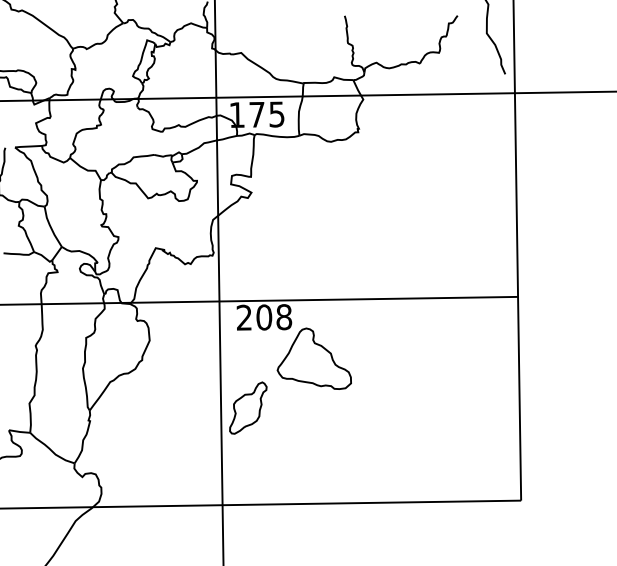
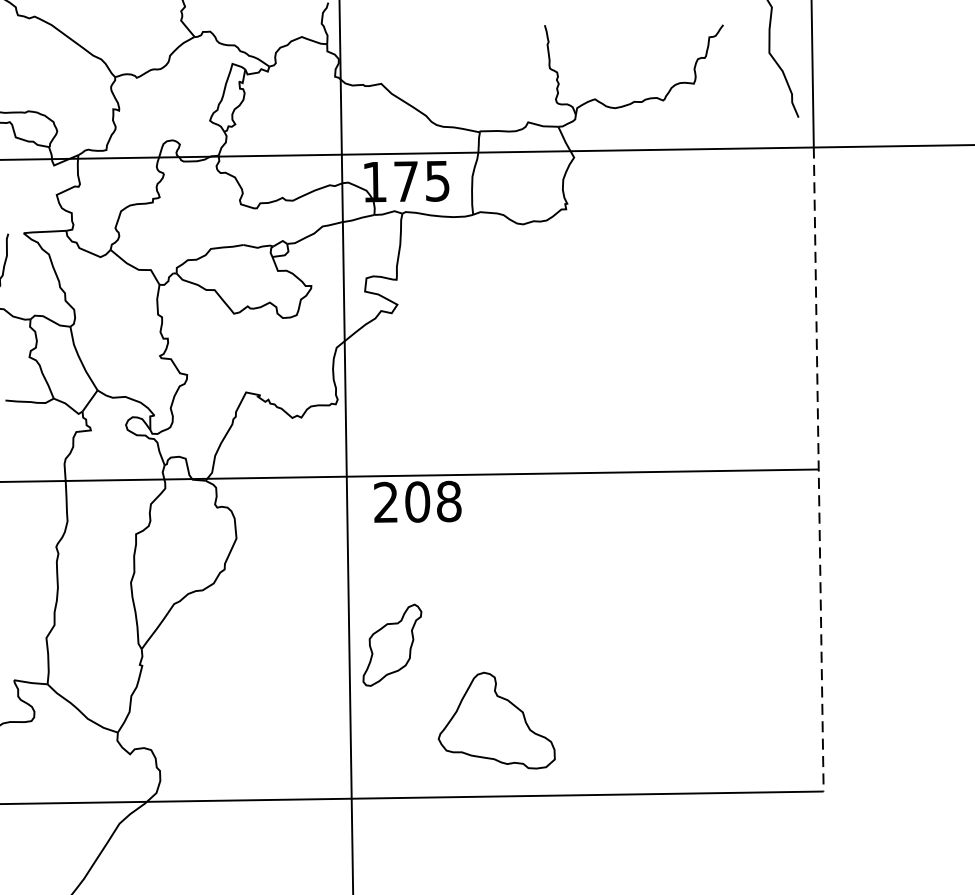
line: (518, 296) -> (819, 468), solid -> dashed
part: (313, 358) -> (495, 720), moved

